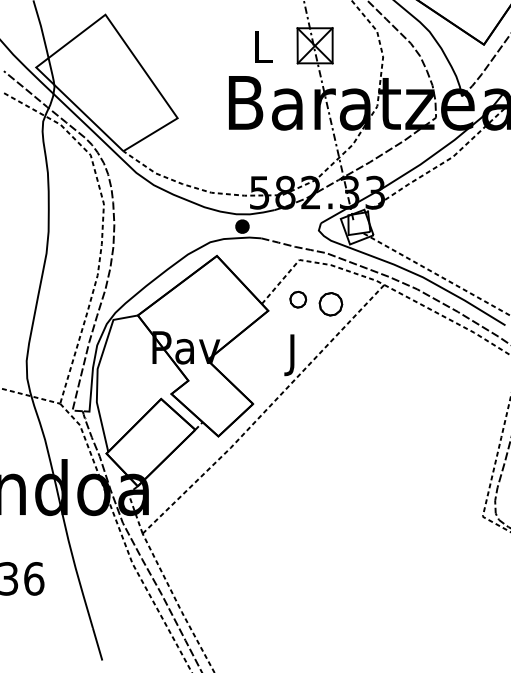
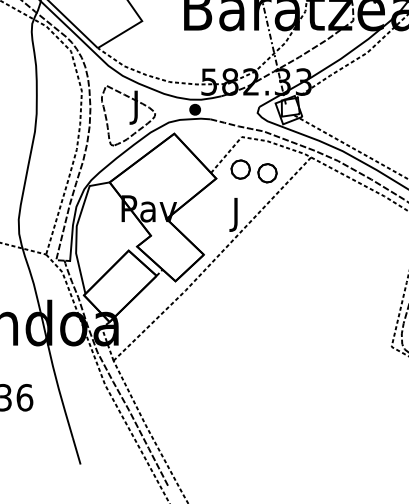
part: (162, 241) -> (129, 121), added
part: (298, 299) -> (240, 169), size x1.43

